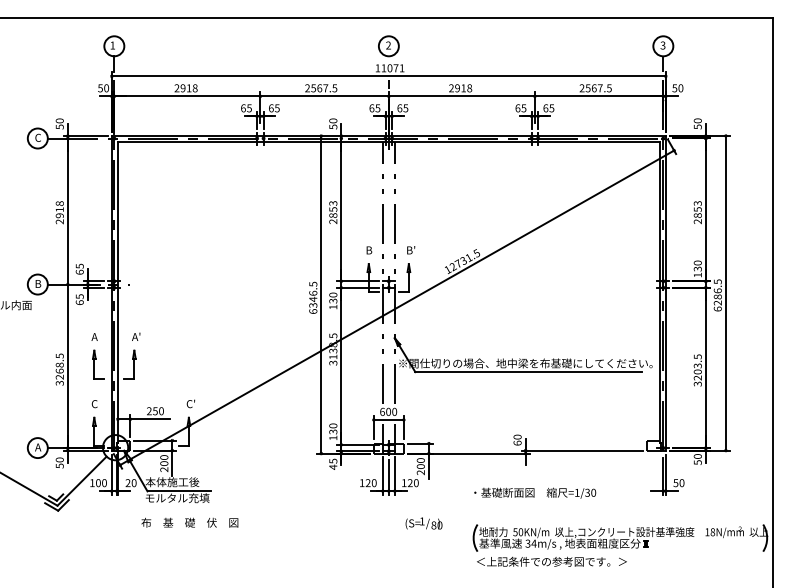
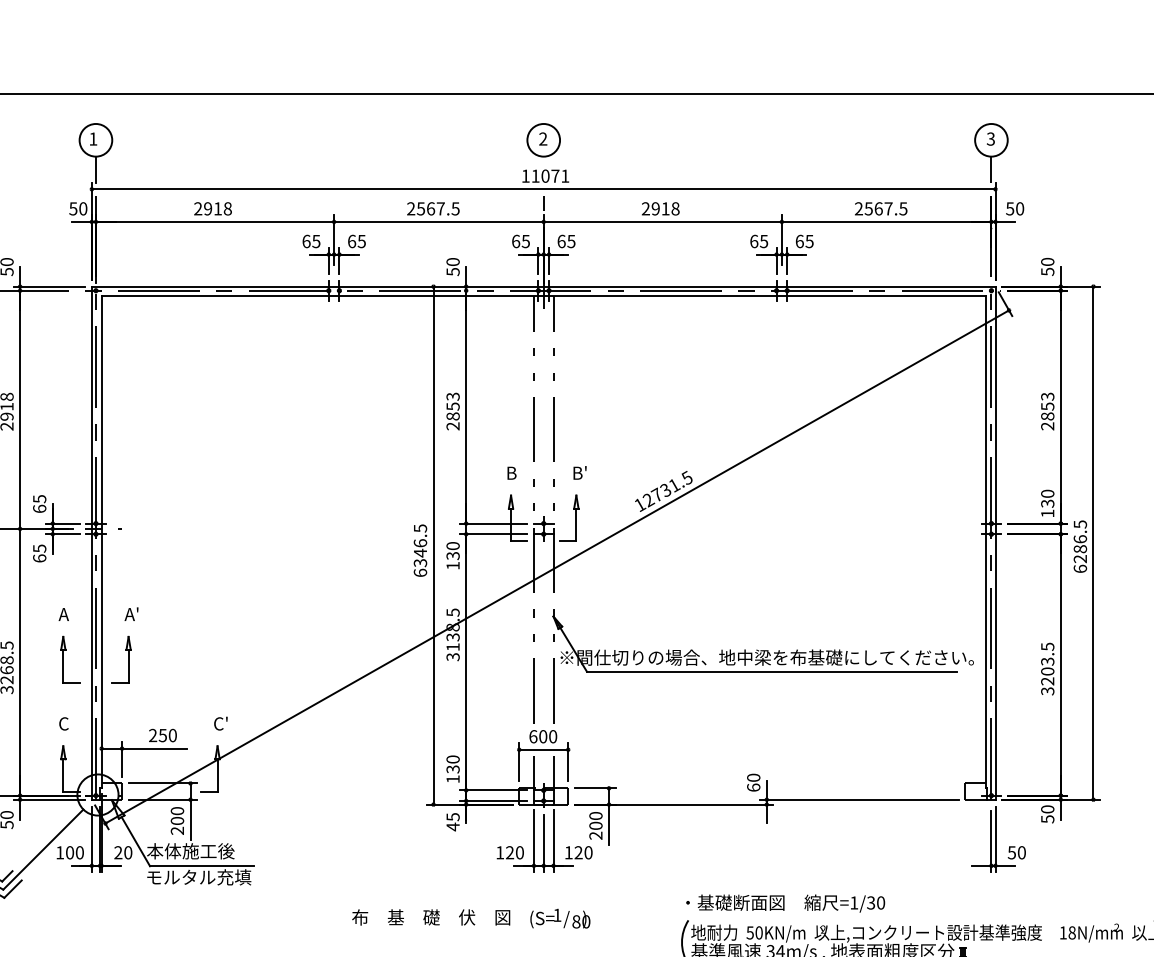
text: (535, 492) -> (786, 902), moved
text: (189, 522) -> (430, 917), moved
text: (423, 523) -> (559, 918), moved

